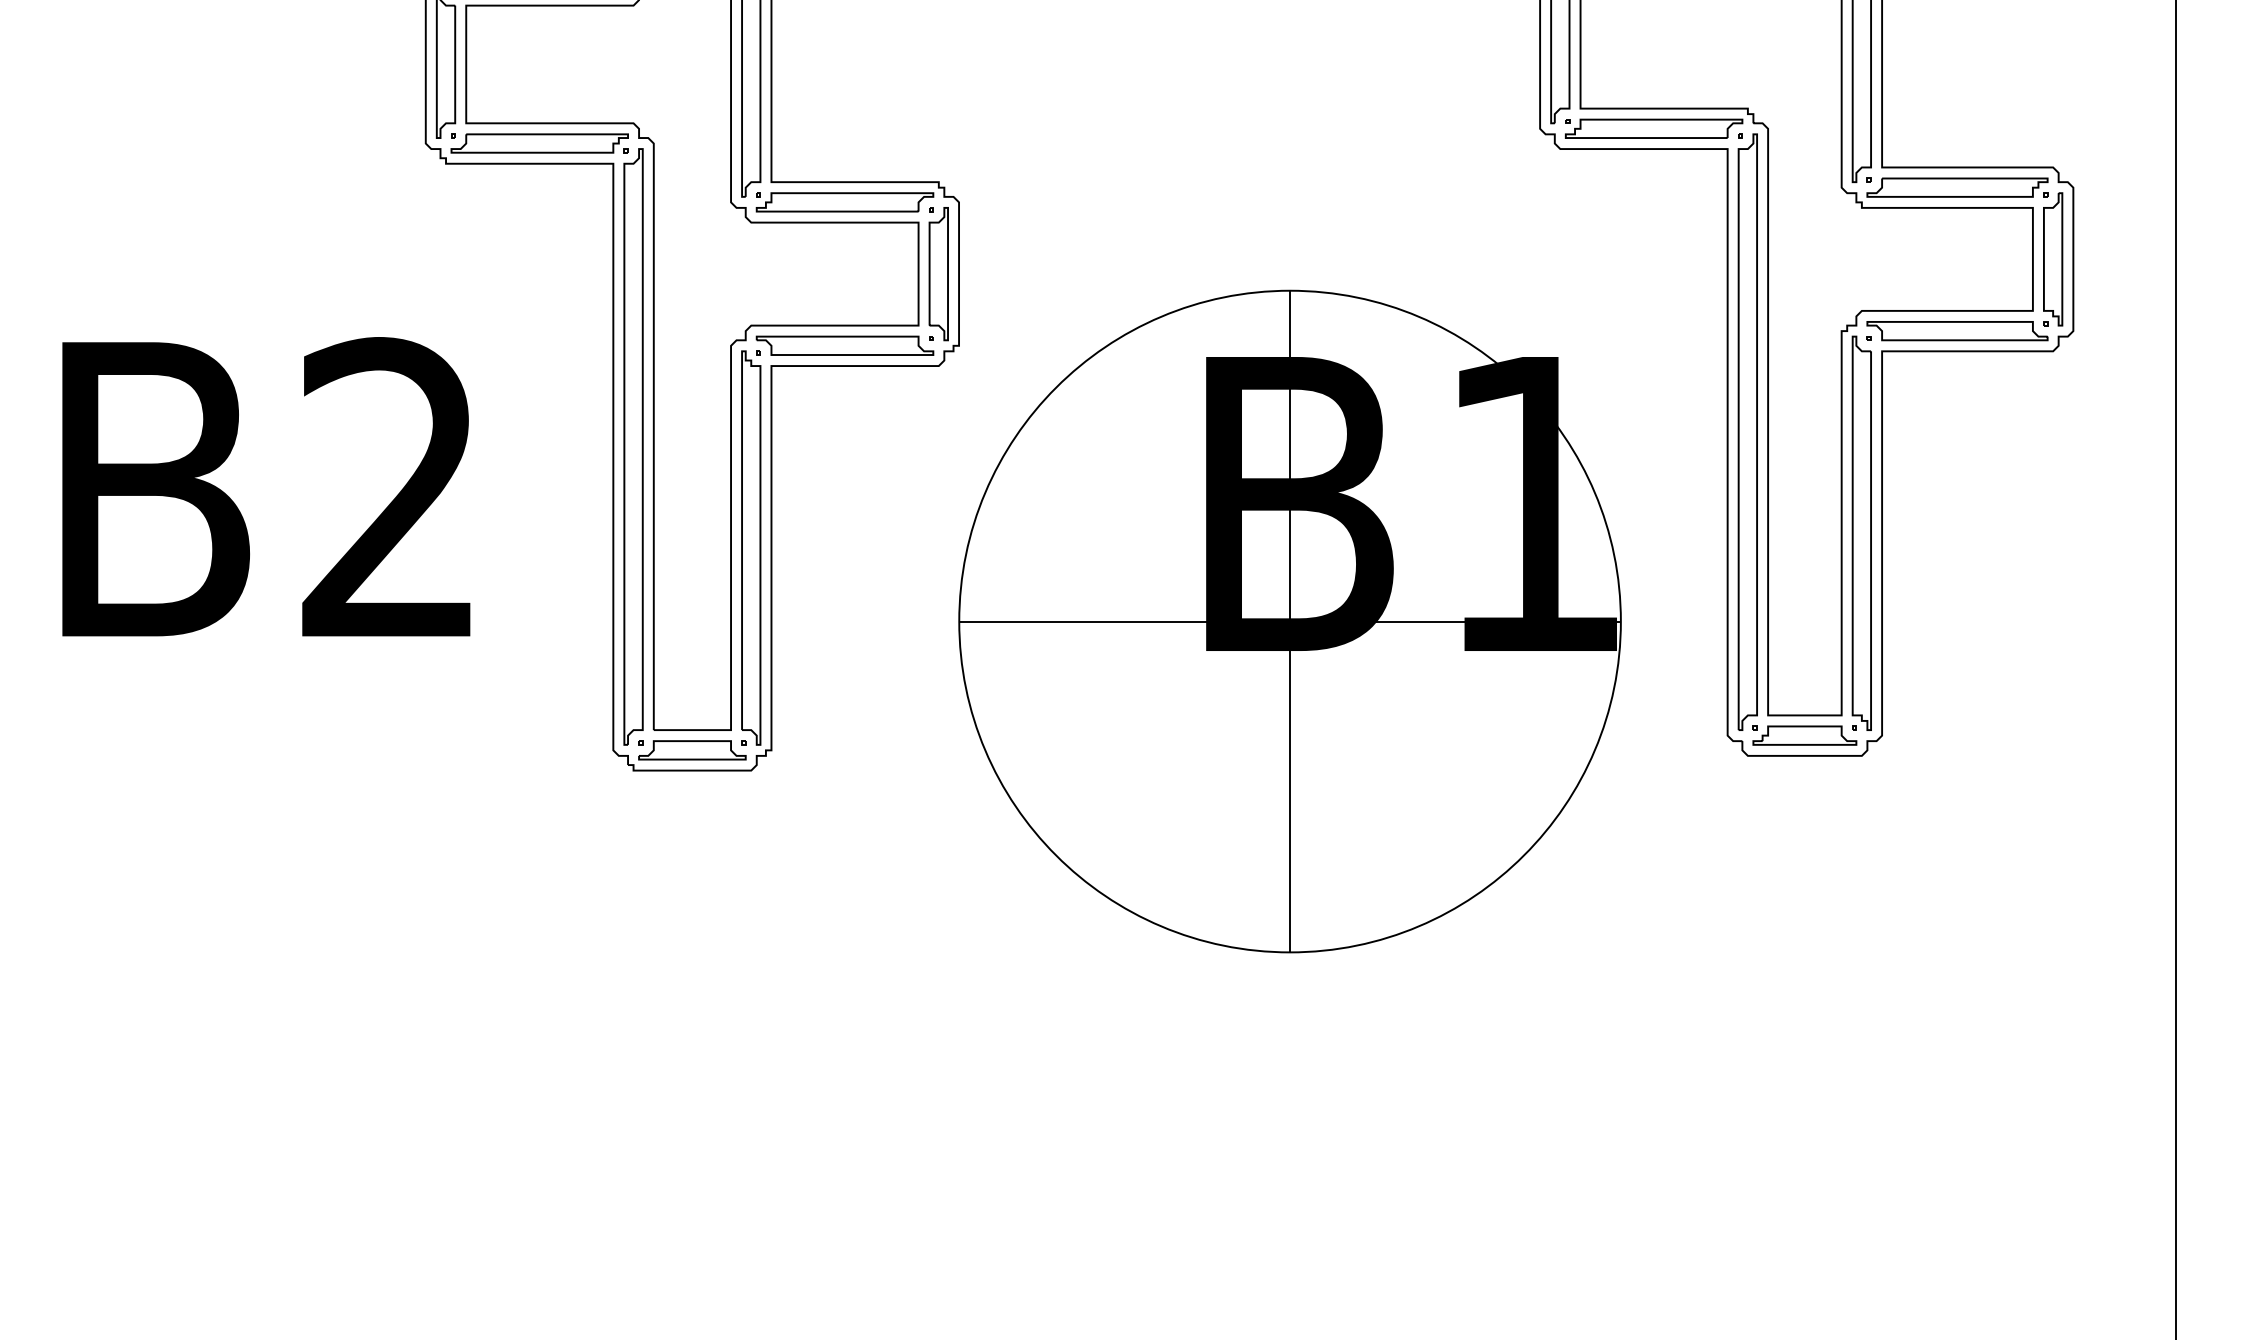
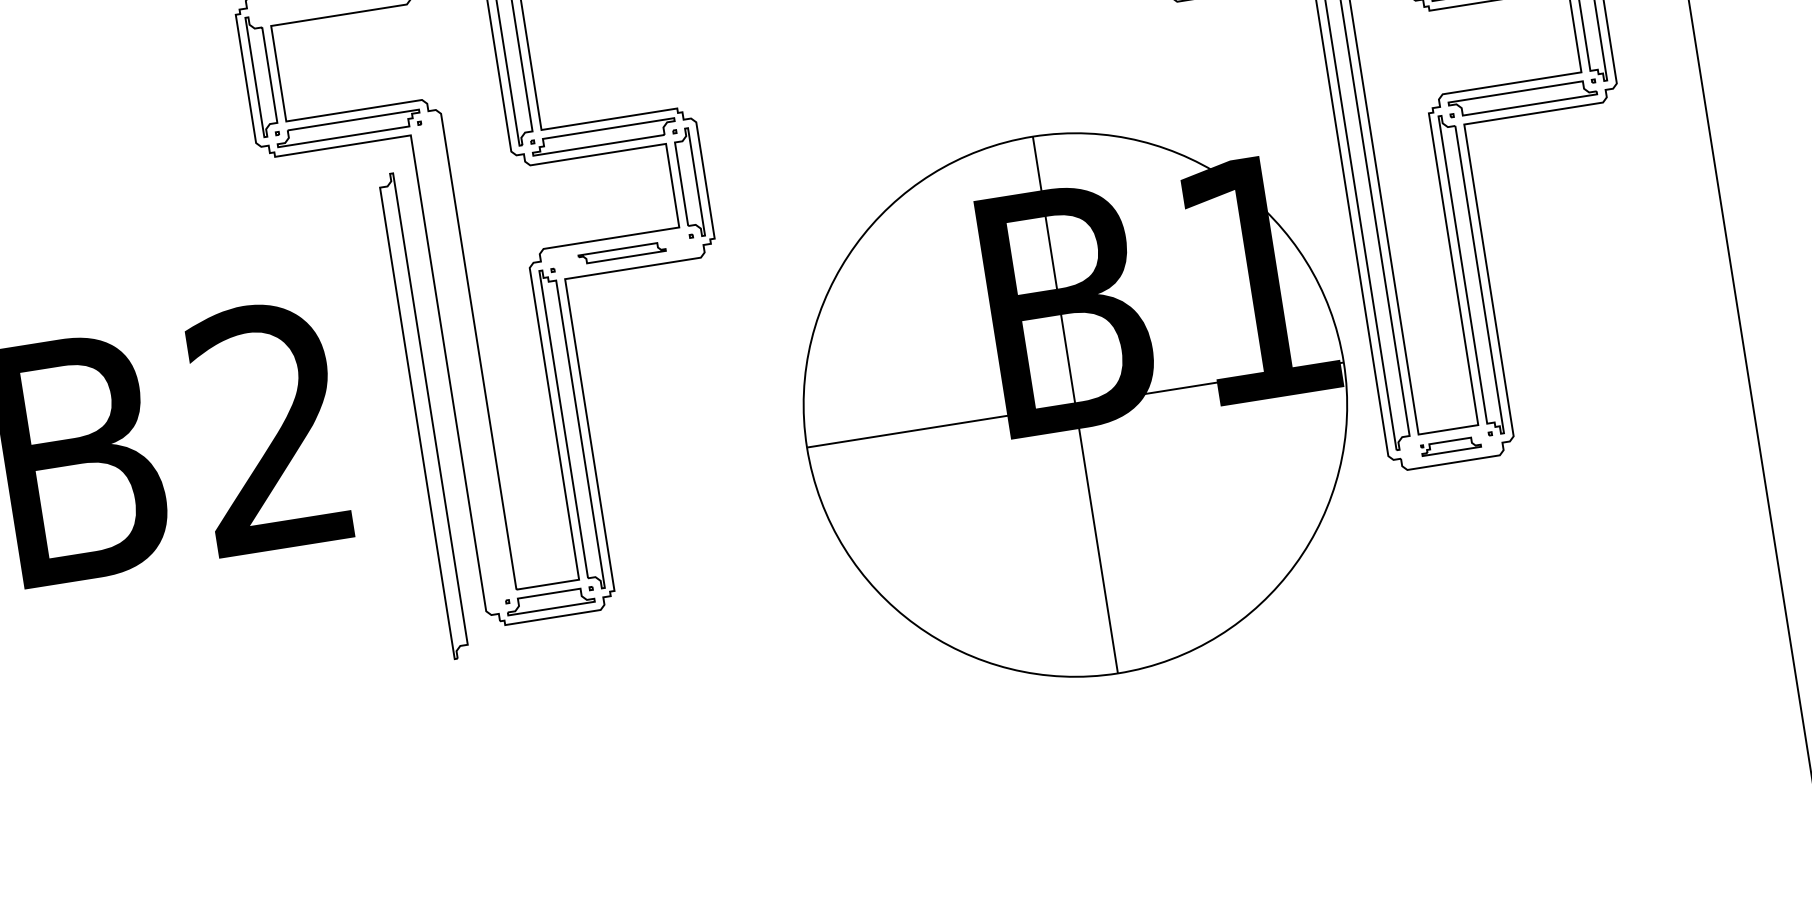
part: (844, 345) -> (621, 253), size x0.6
part: (633, 446) -> (423, 415), moved
part: (1289, 621) -> (1074, 405), moved
part: (1804, 735) -> (1450, 446), size x0.7

